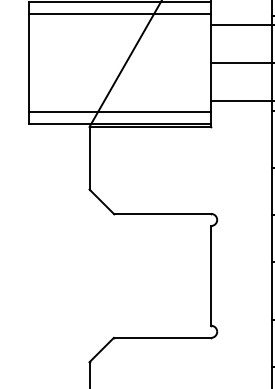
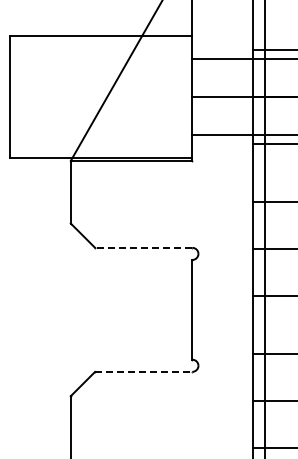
line: (120, 14) -> (101, 48), removed
line: (120, 111) -> (101, 145), removed
line: (162, 213) -> (143, 247), solid -> dashed
line: (162, 337) -> (143, 371), solid -> dashed

